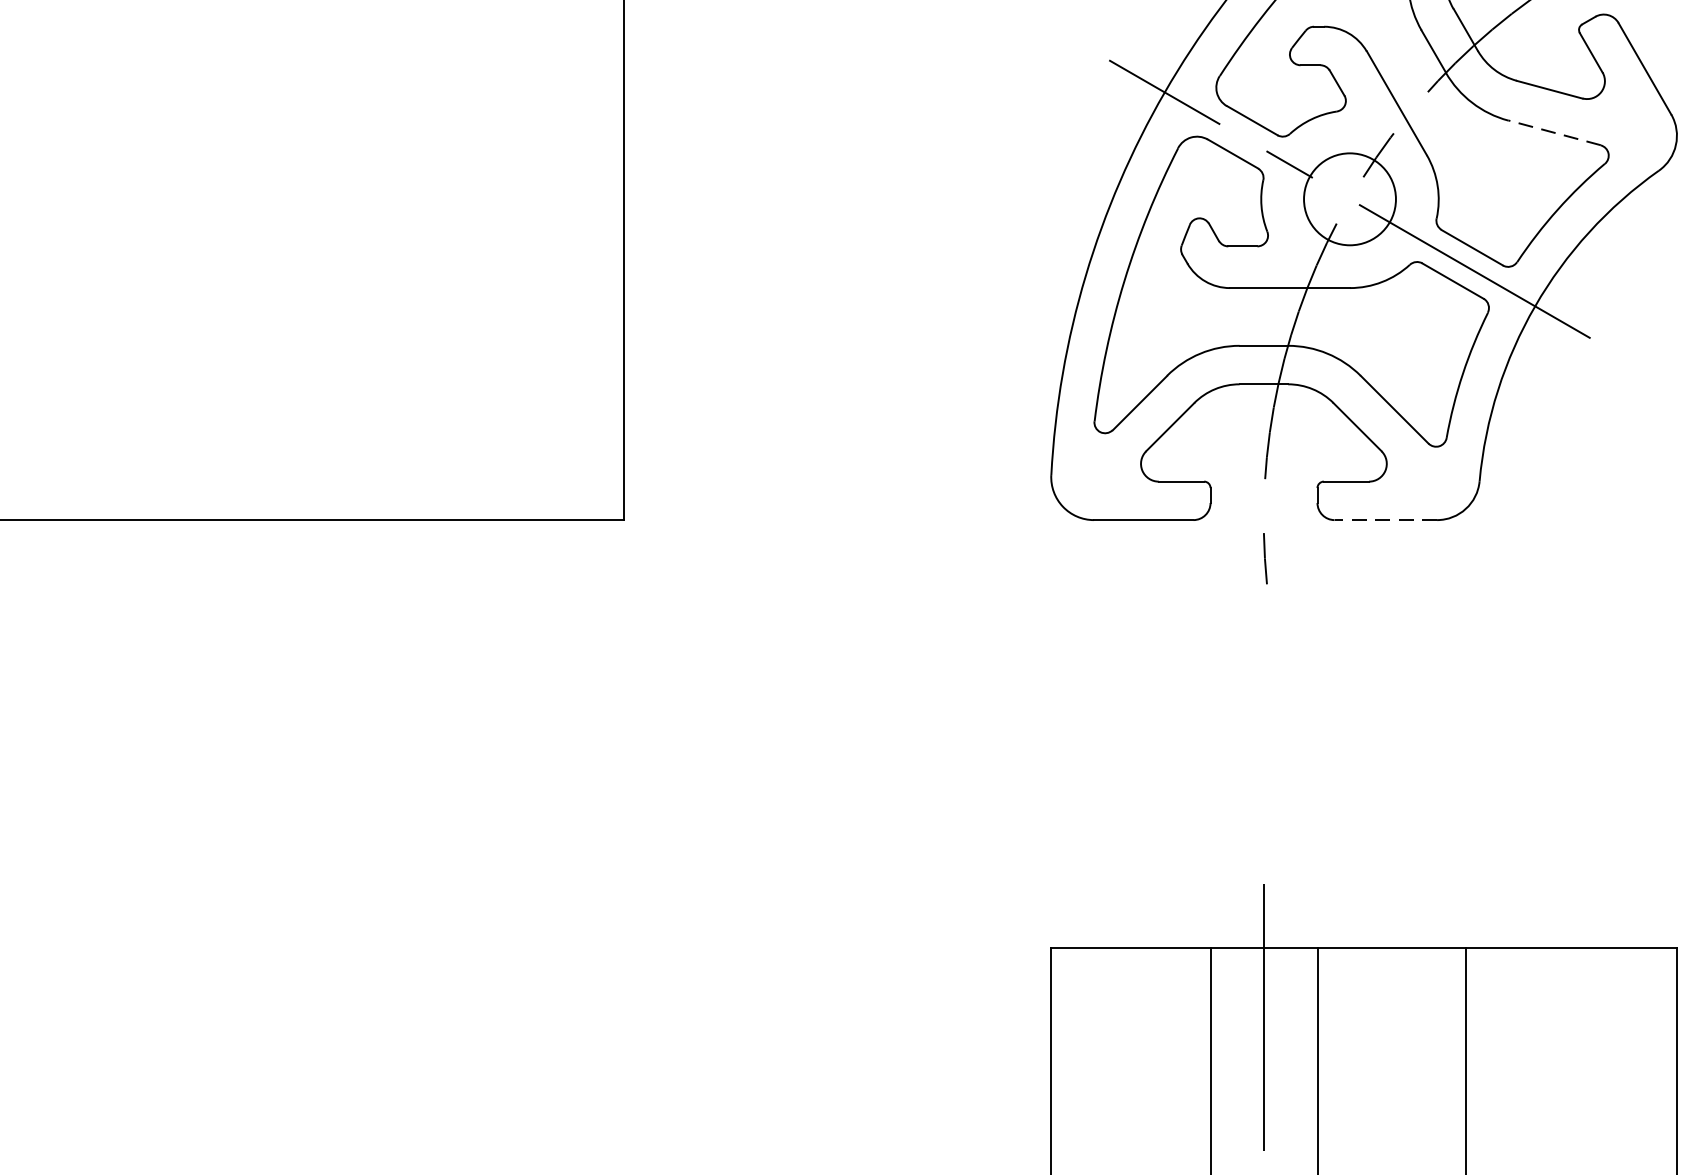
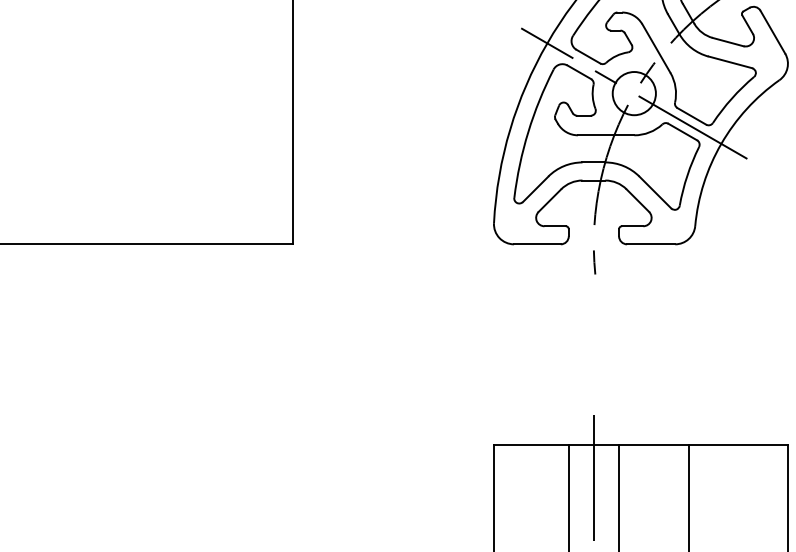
line: (1554, 133) -> (730, 62), dashed -> solid
line: (1384, 520) -> (650, 244), dashed -> solid

